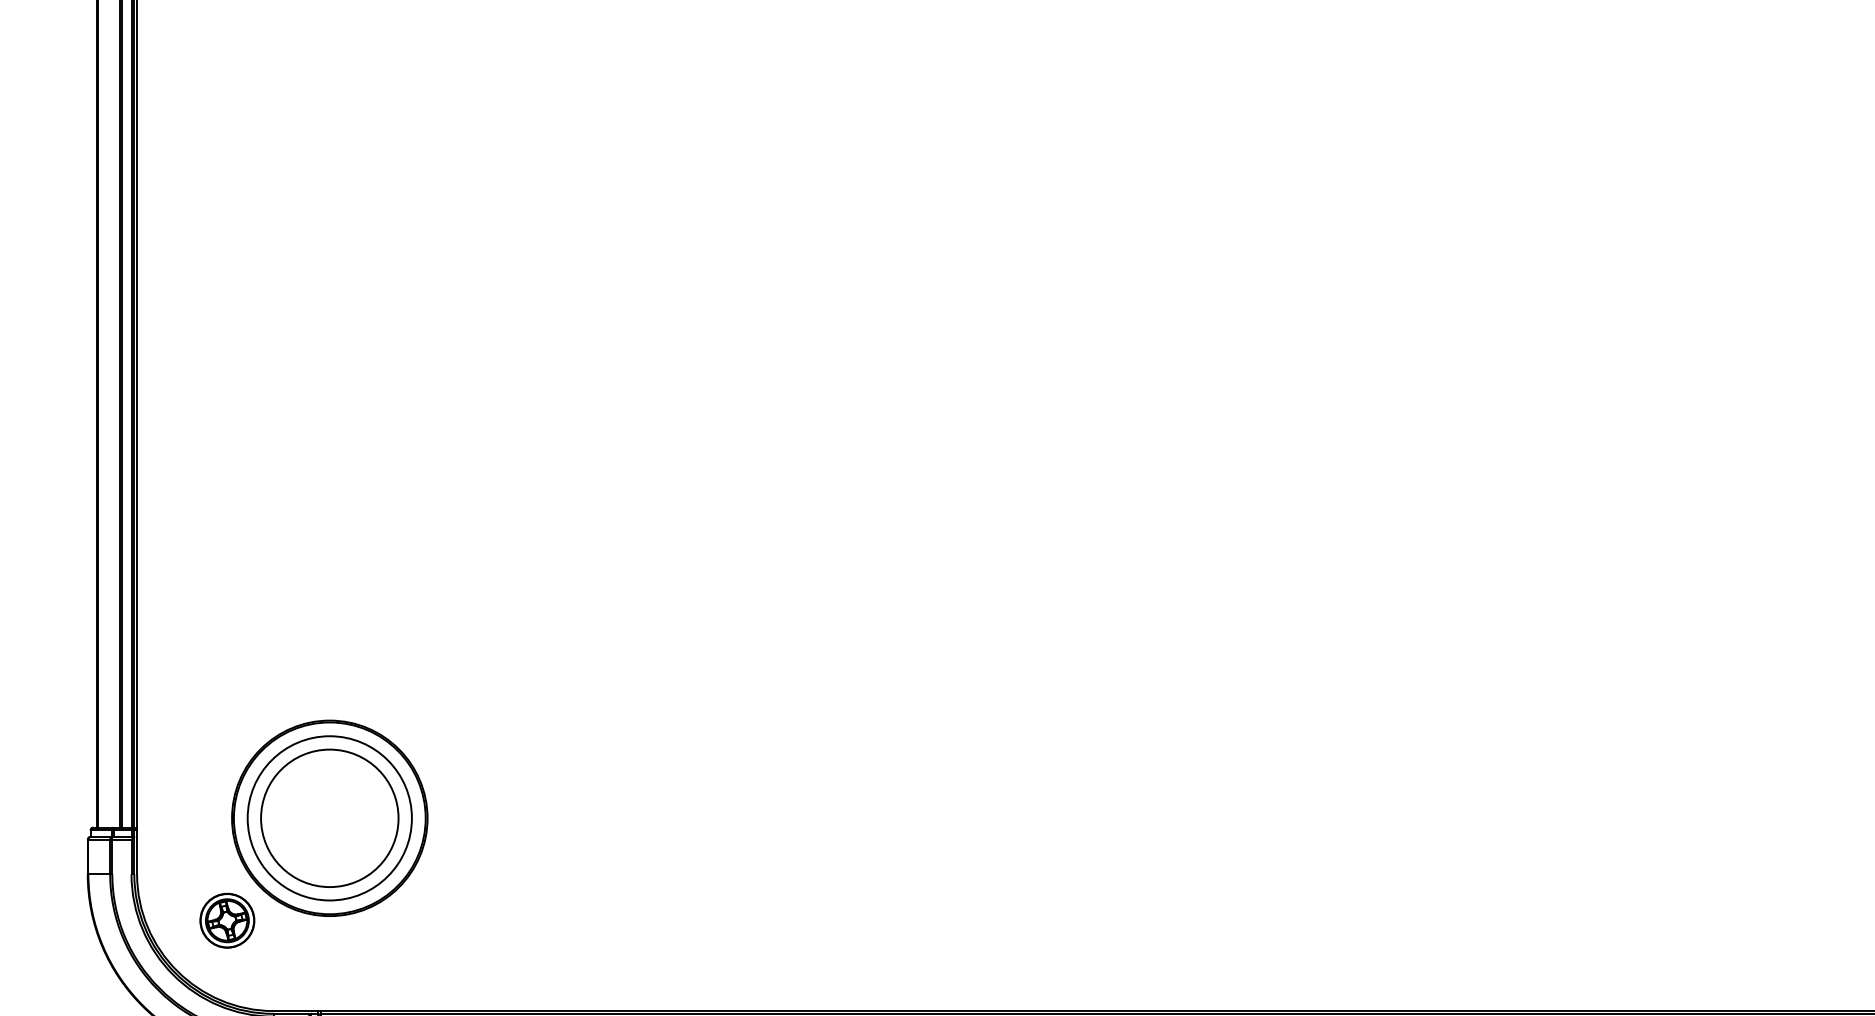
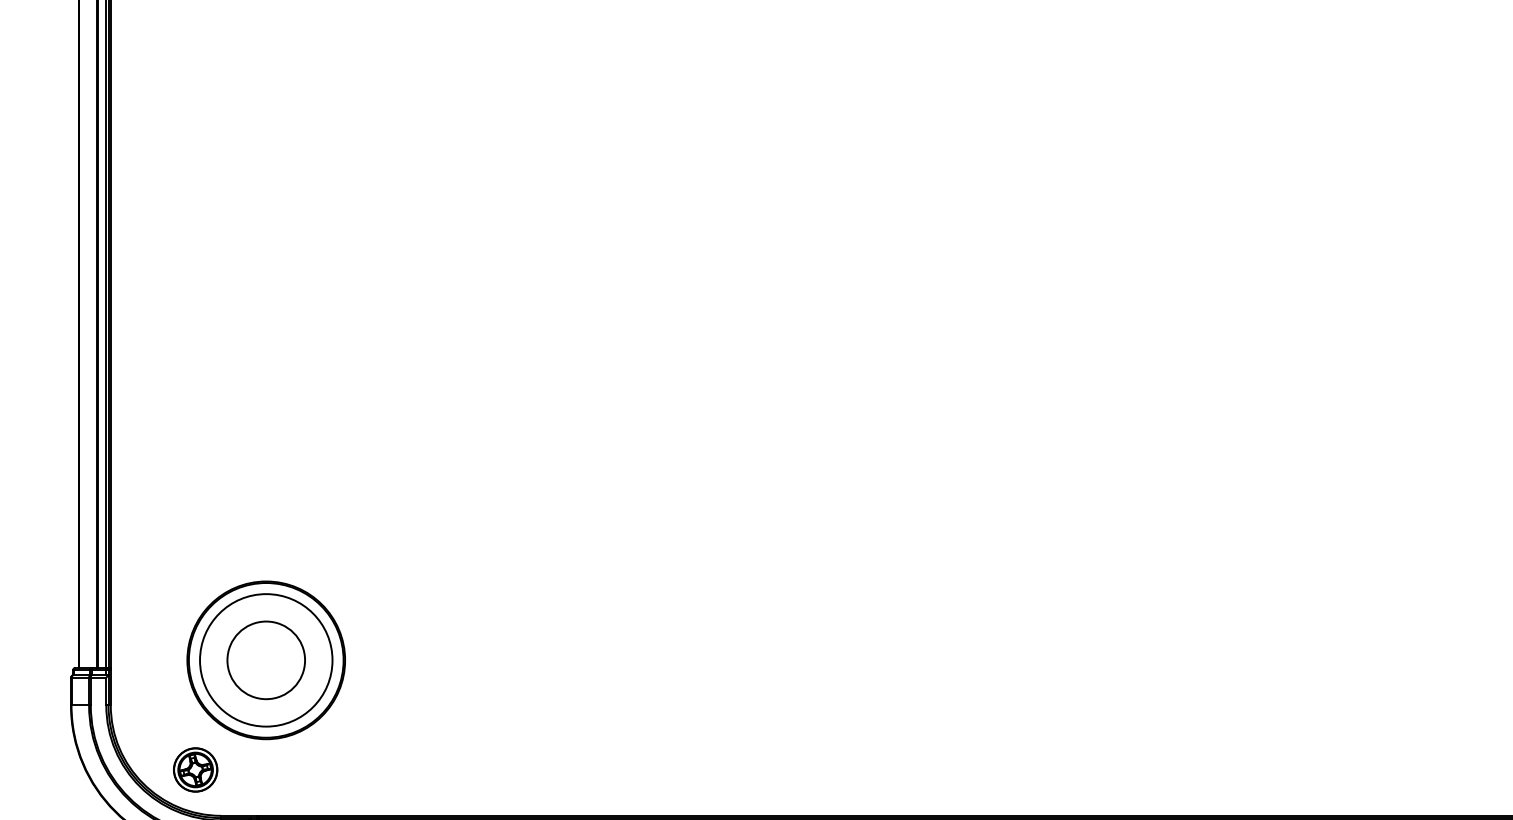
circle: (328, 817) -> (265, 659), size x0.7
part: (227, 920) -> (195, 769), moved

